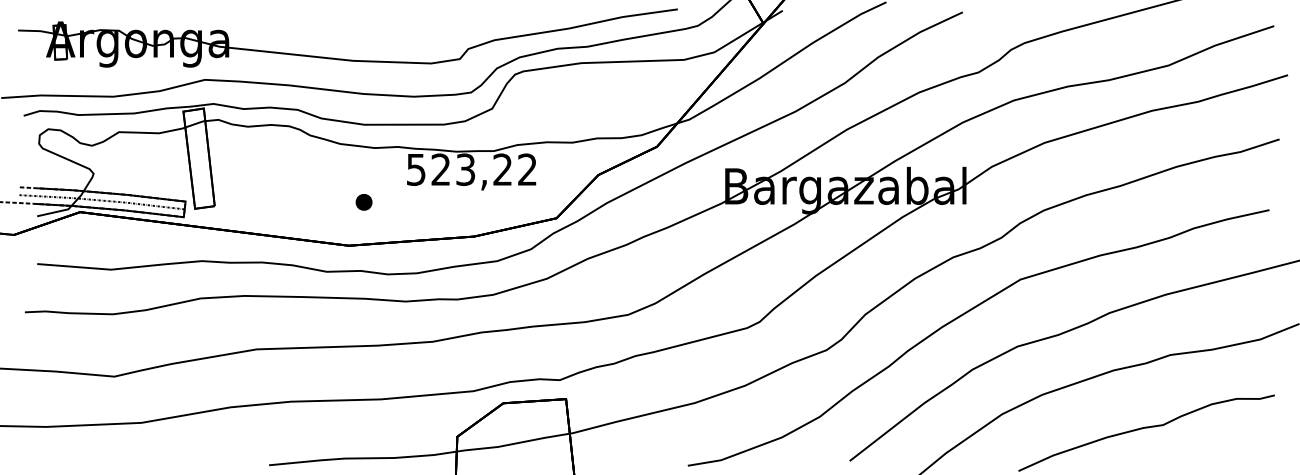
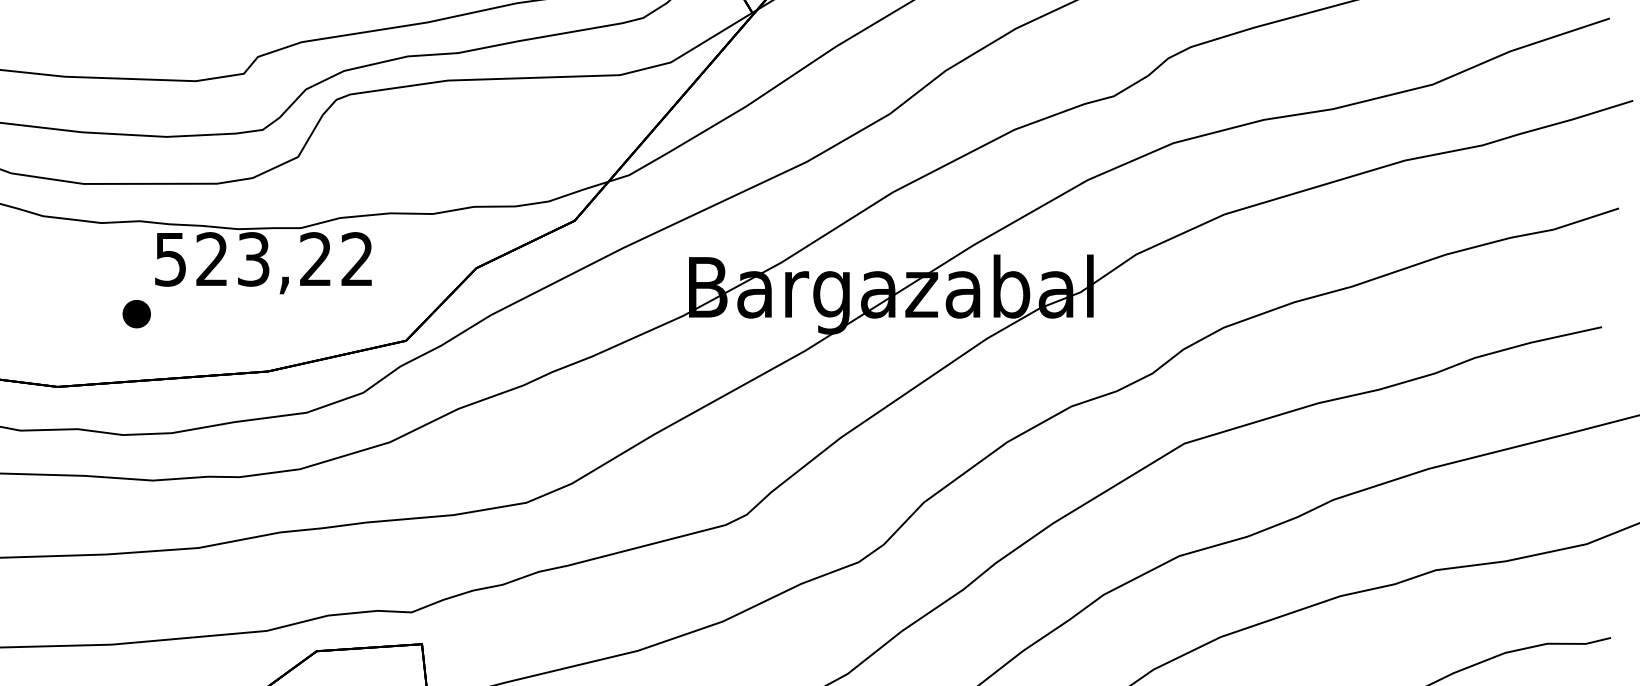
part: (363, 202) -> (135, 314), moved

